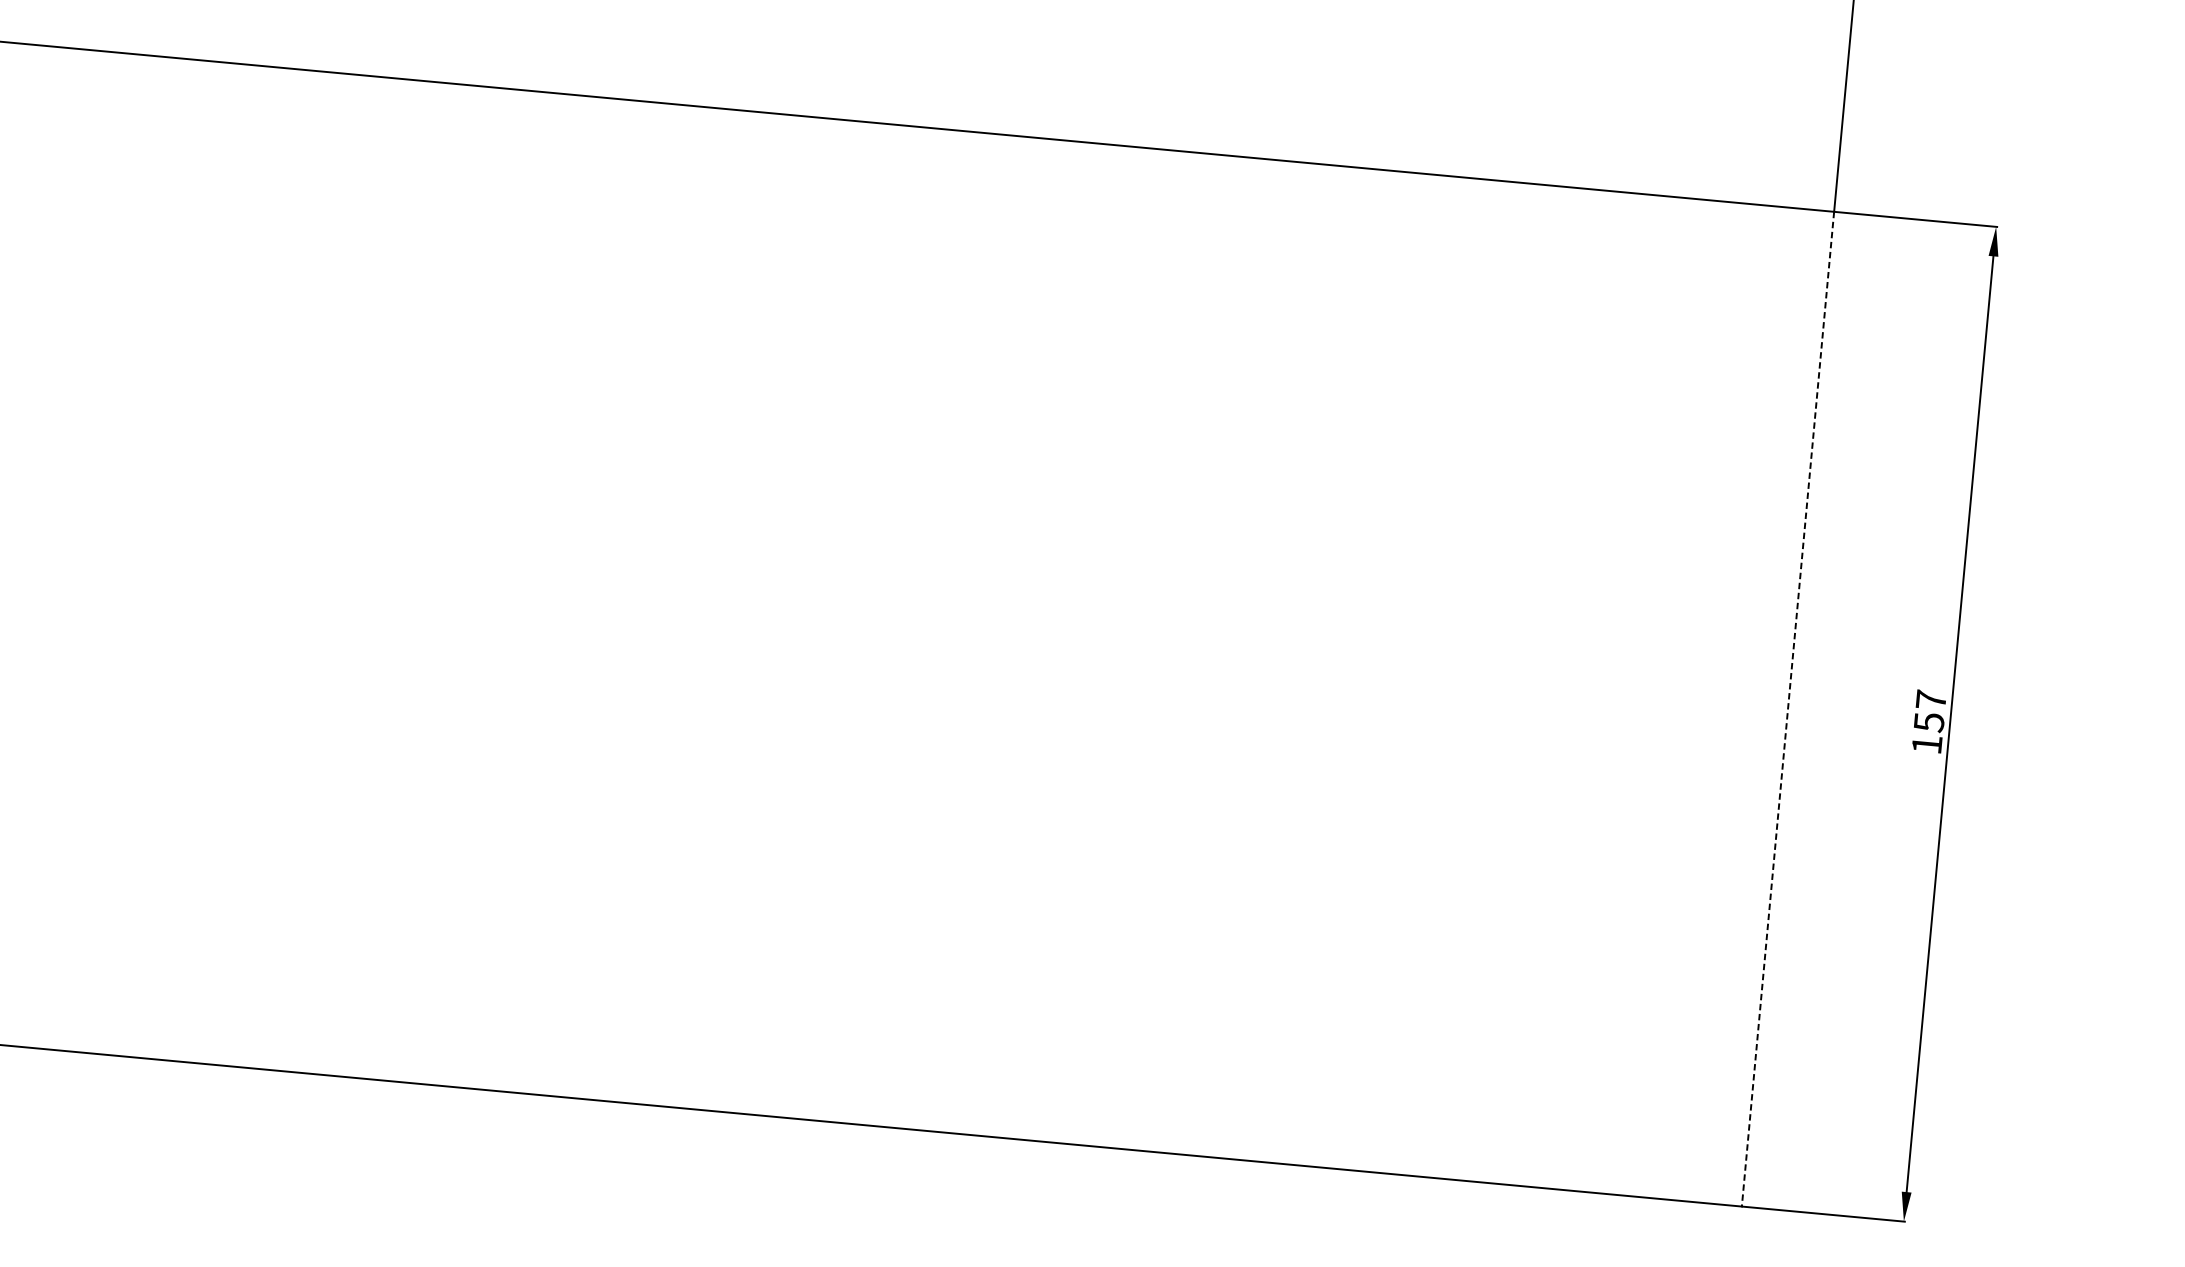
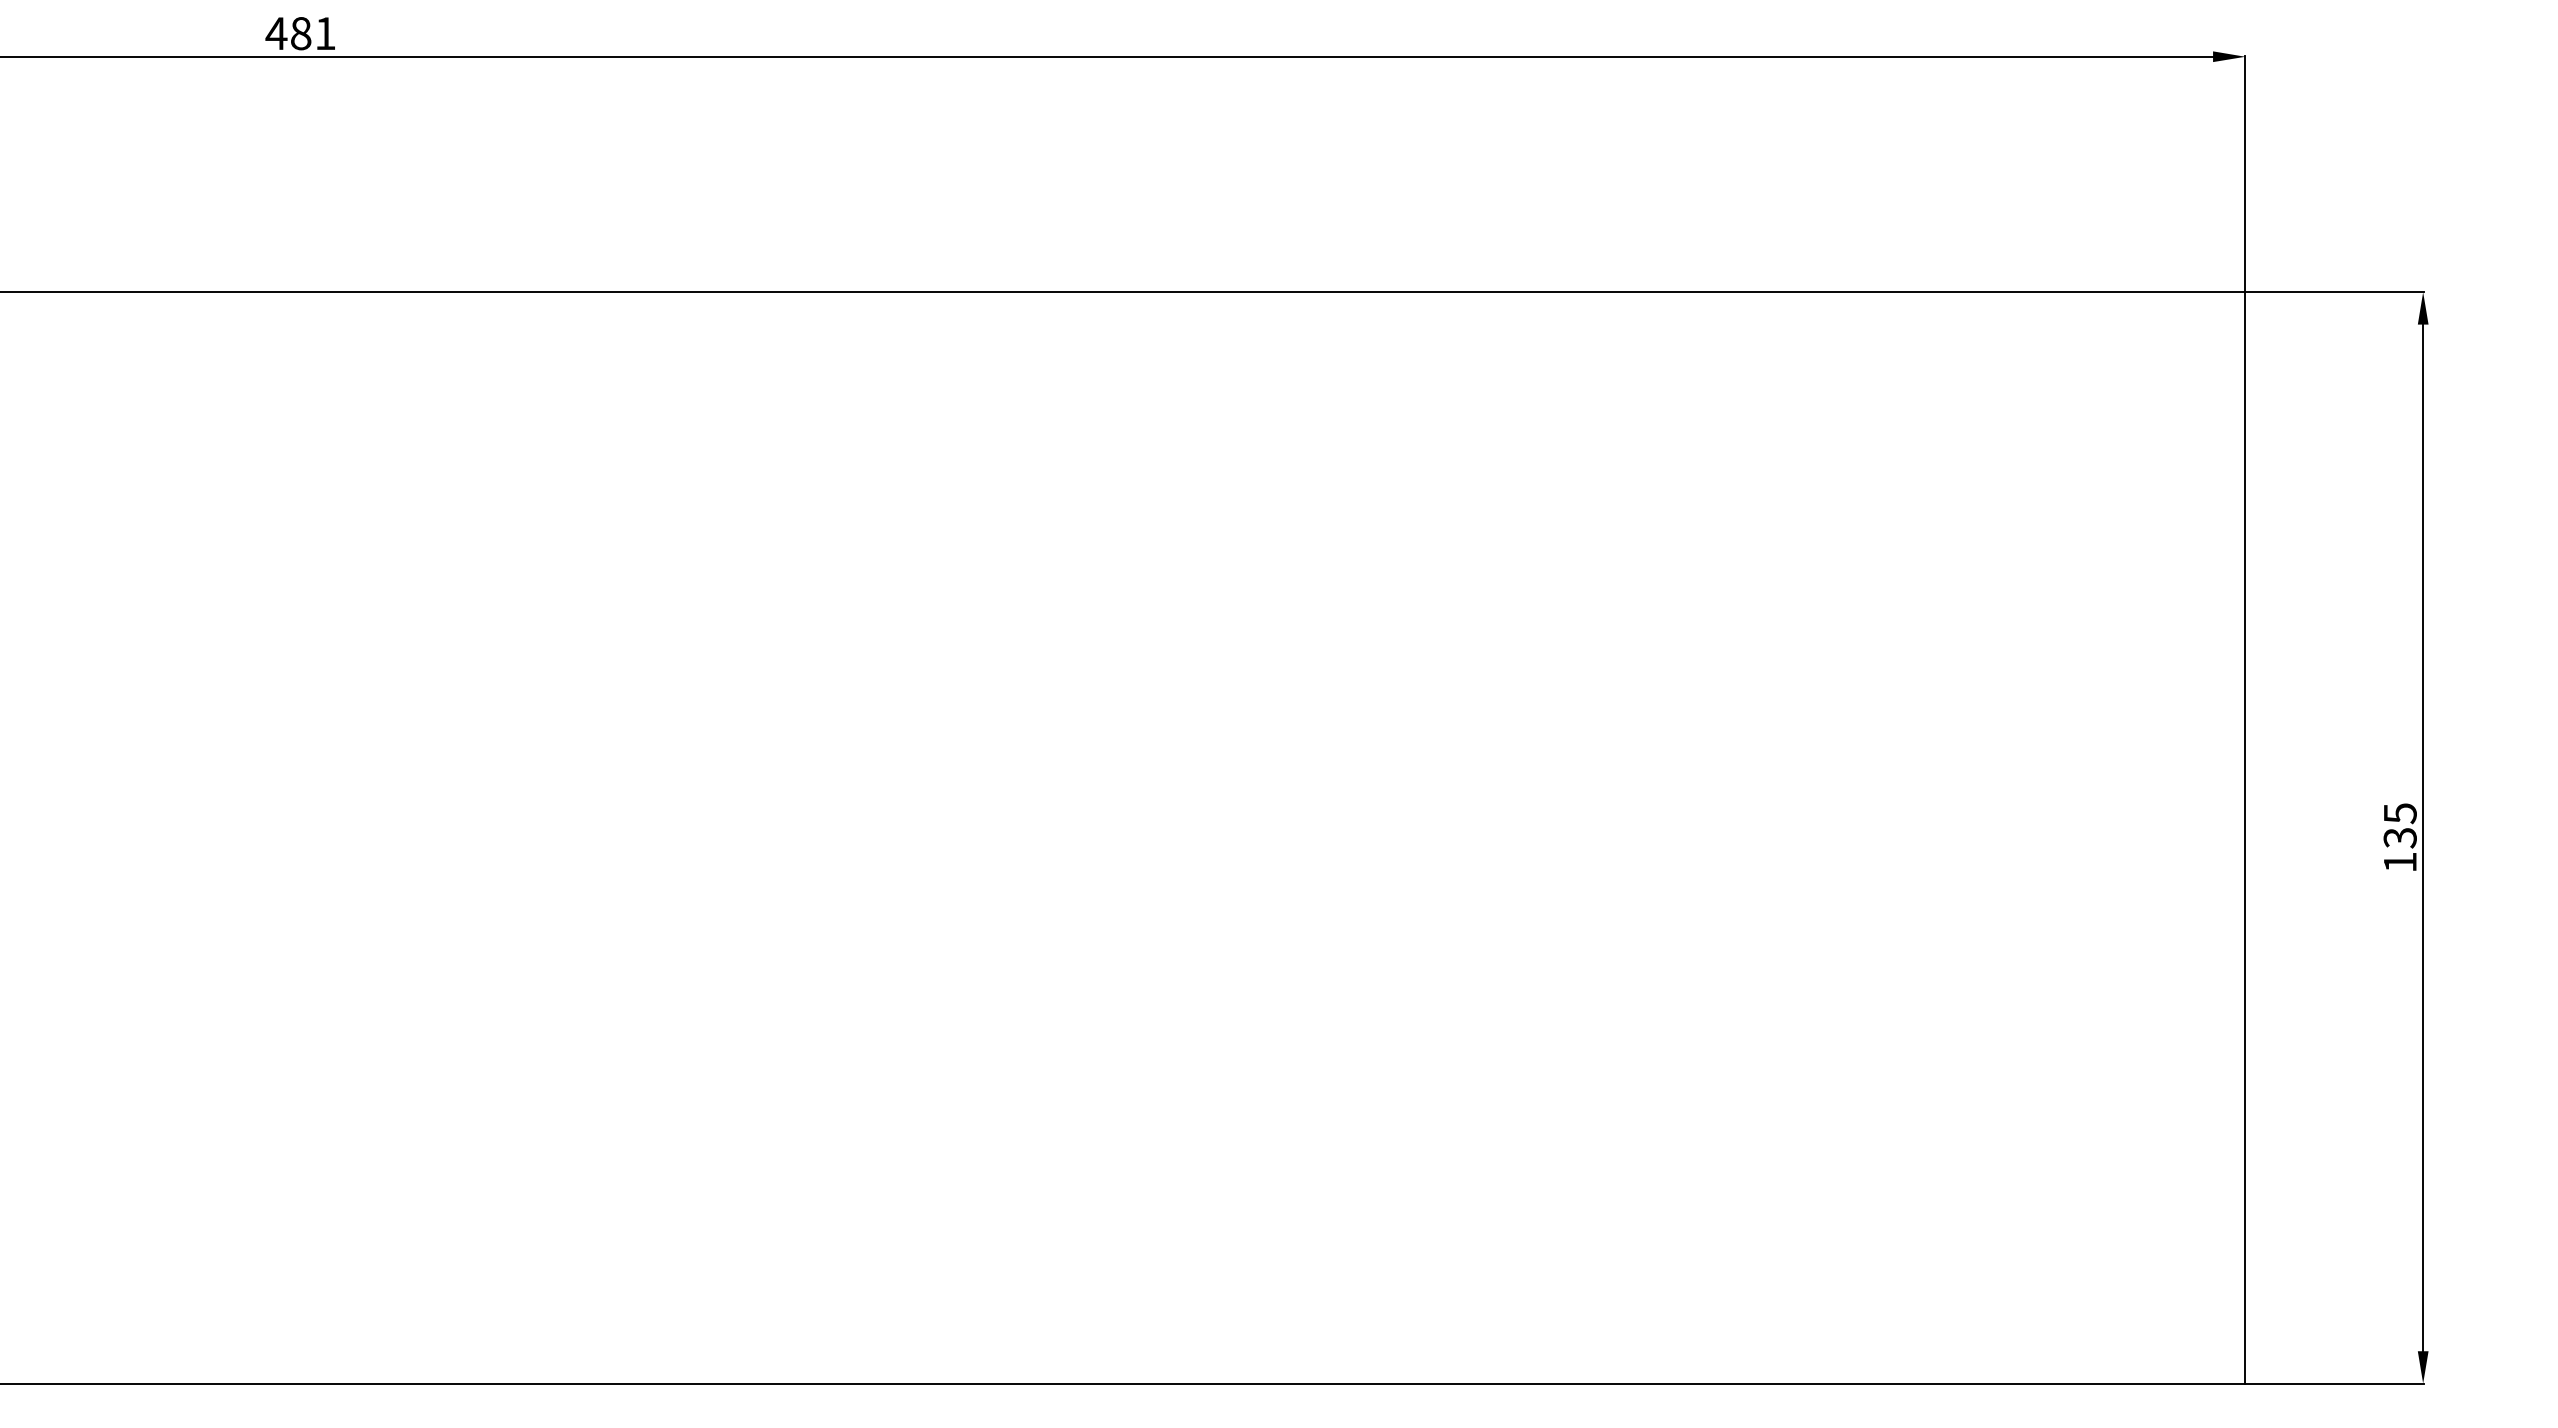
line: (1788, 708) -> (2245, 837), dashed -> solid
text: (1929, 710) -> (2399, 825), 157 -> 135

